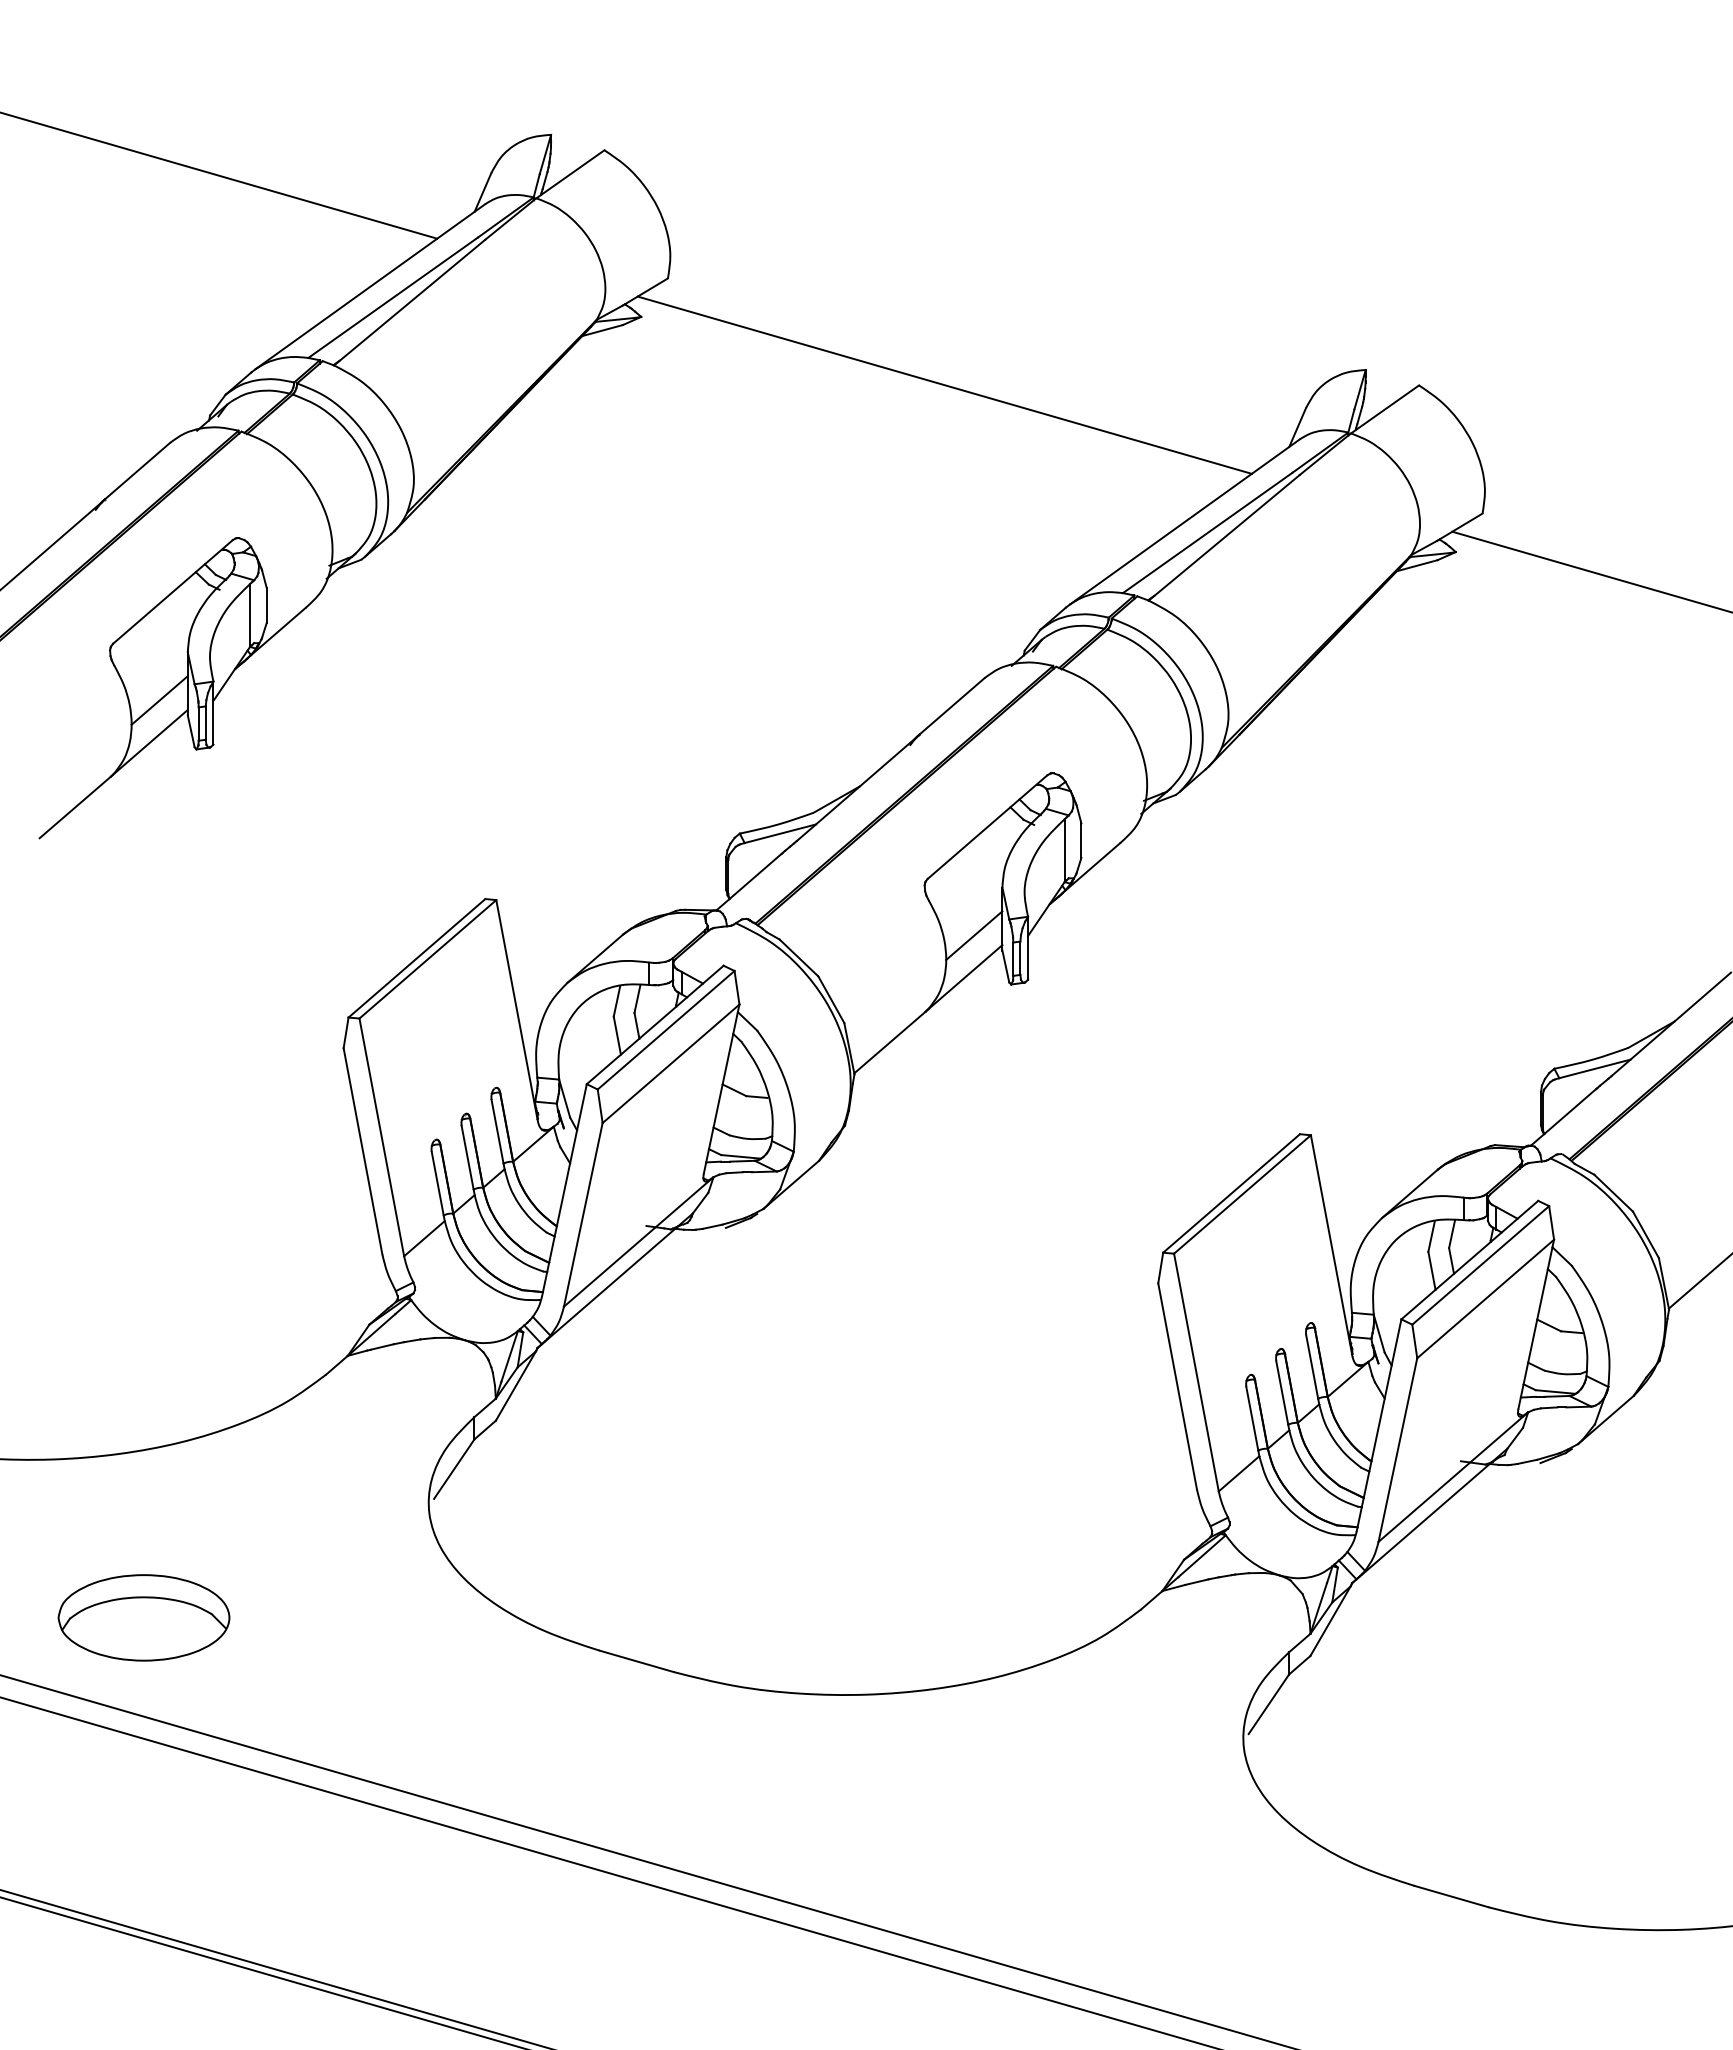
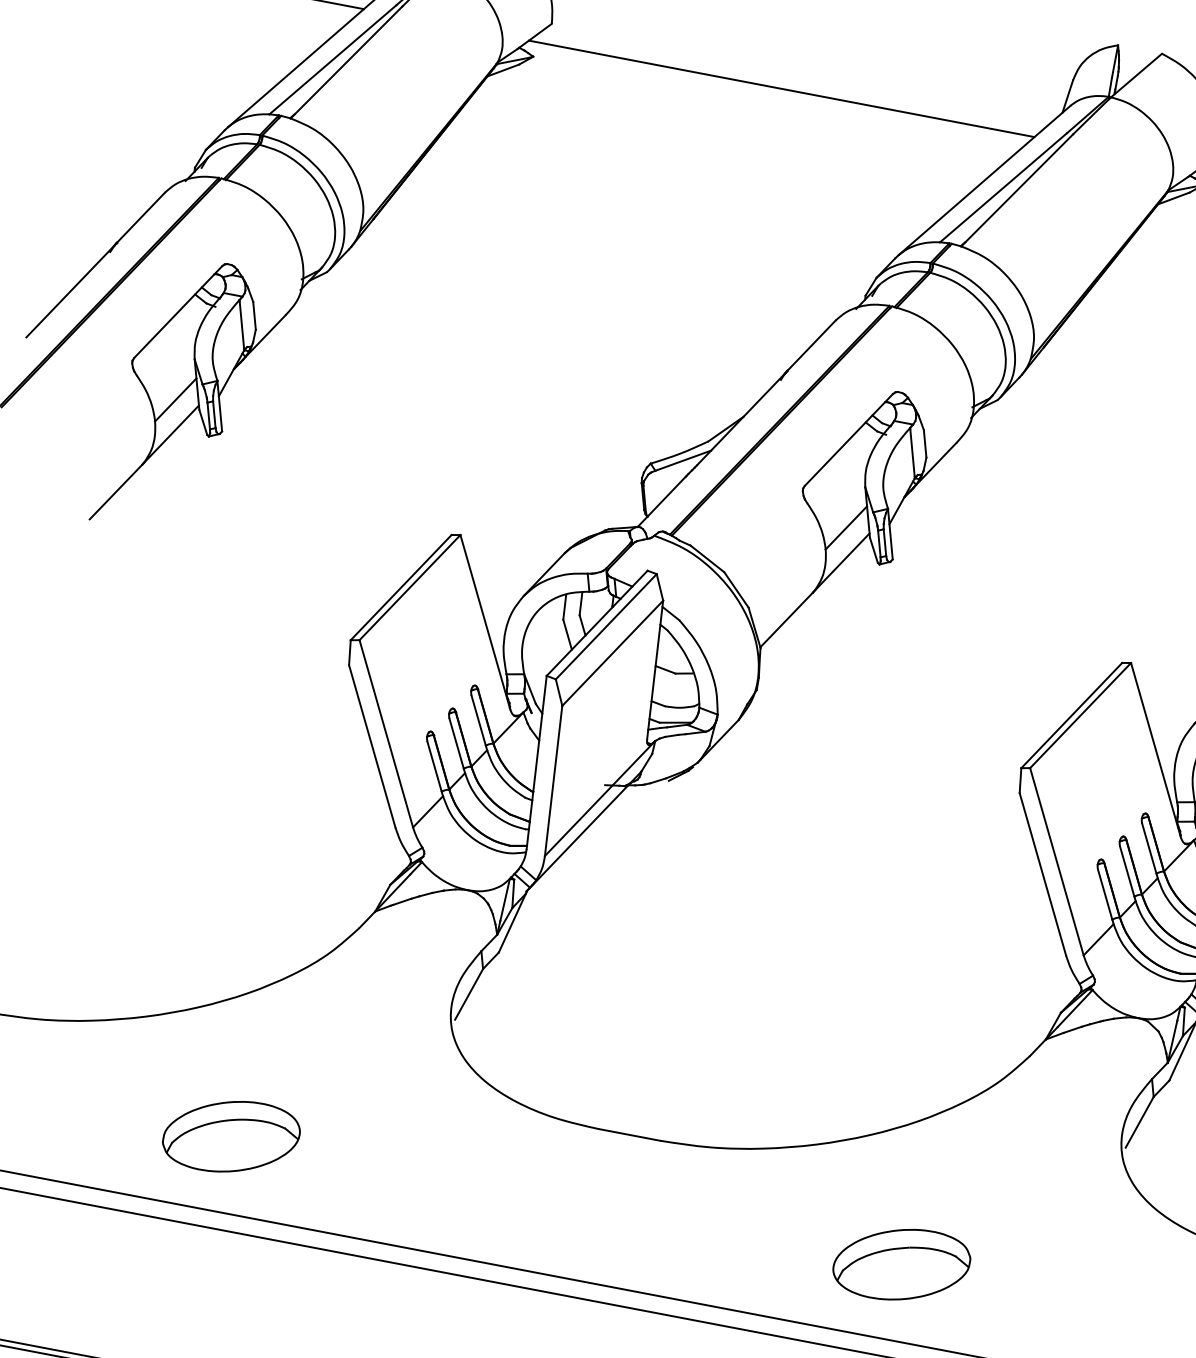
part: (958, 1852) -> (901, 1264), added

